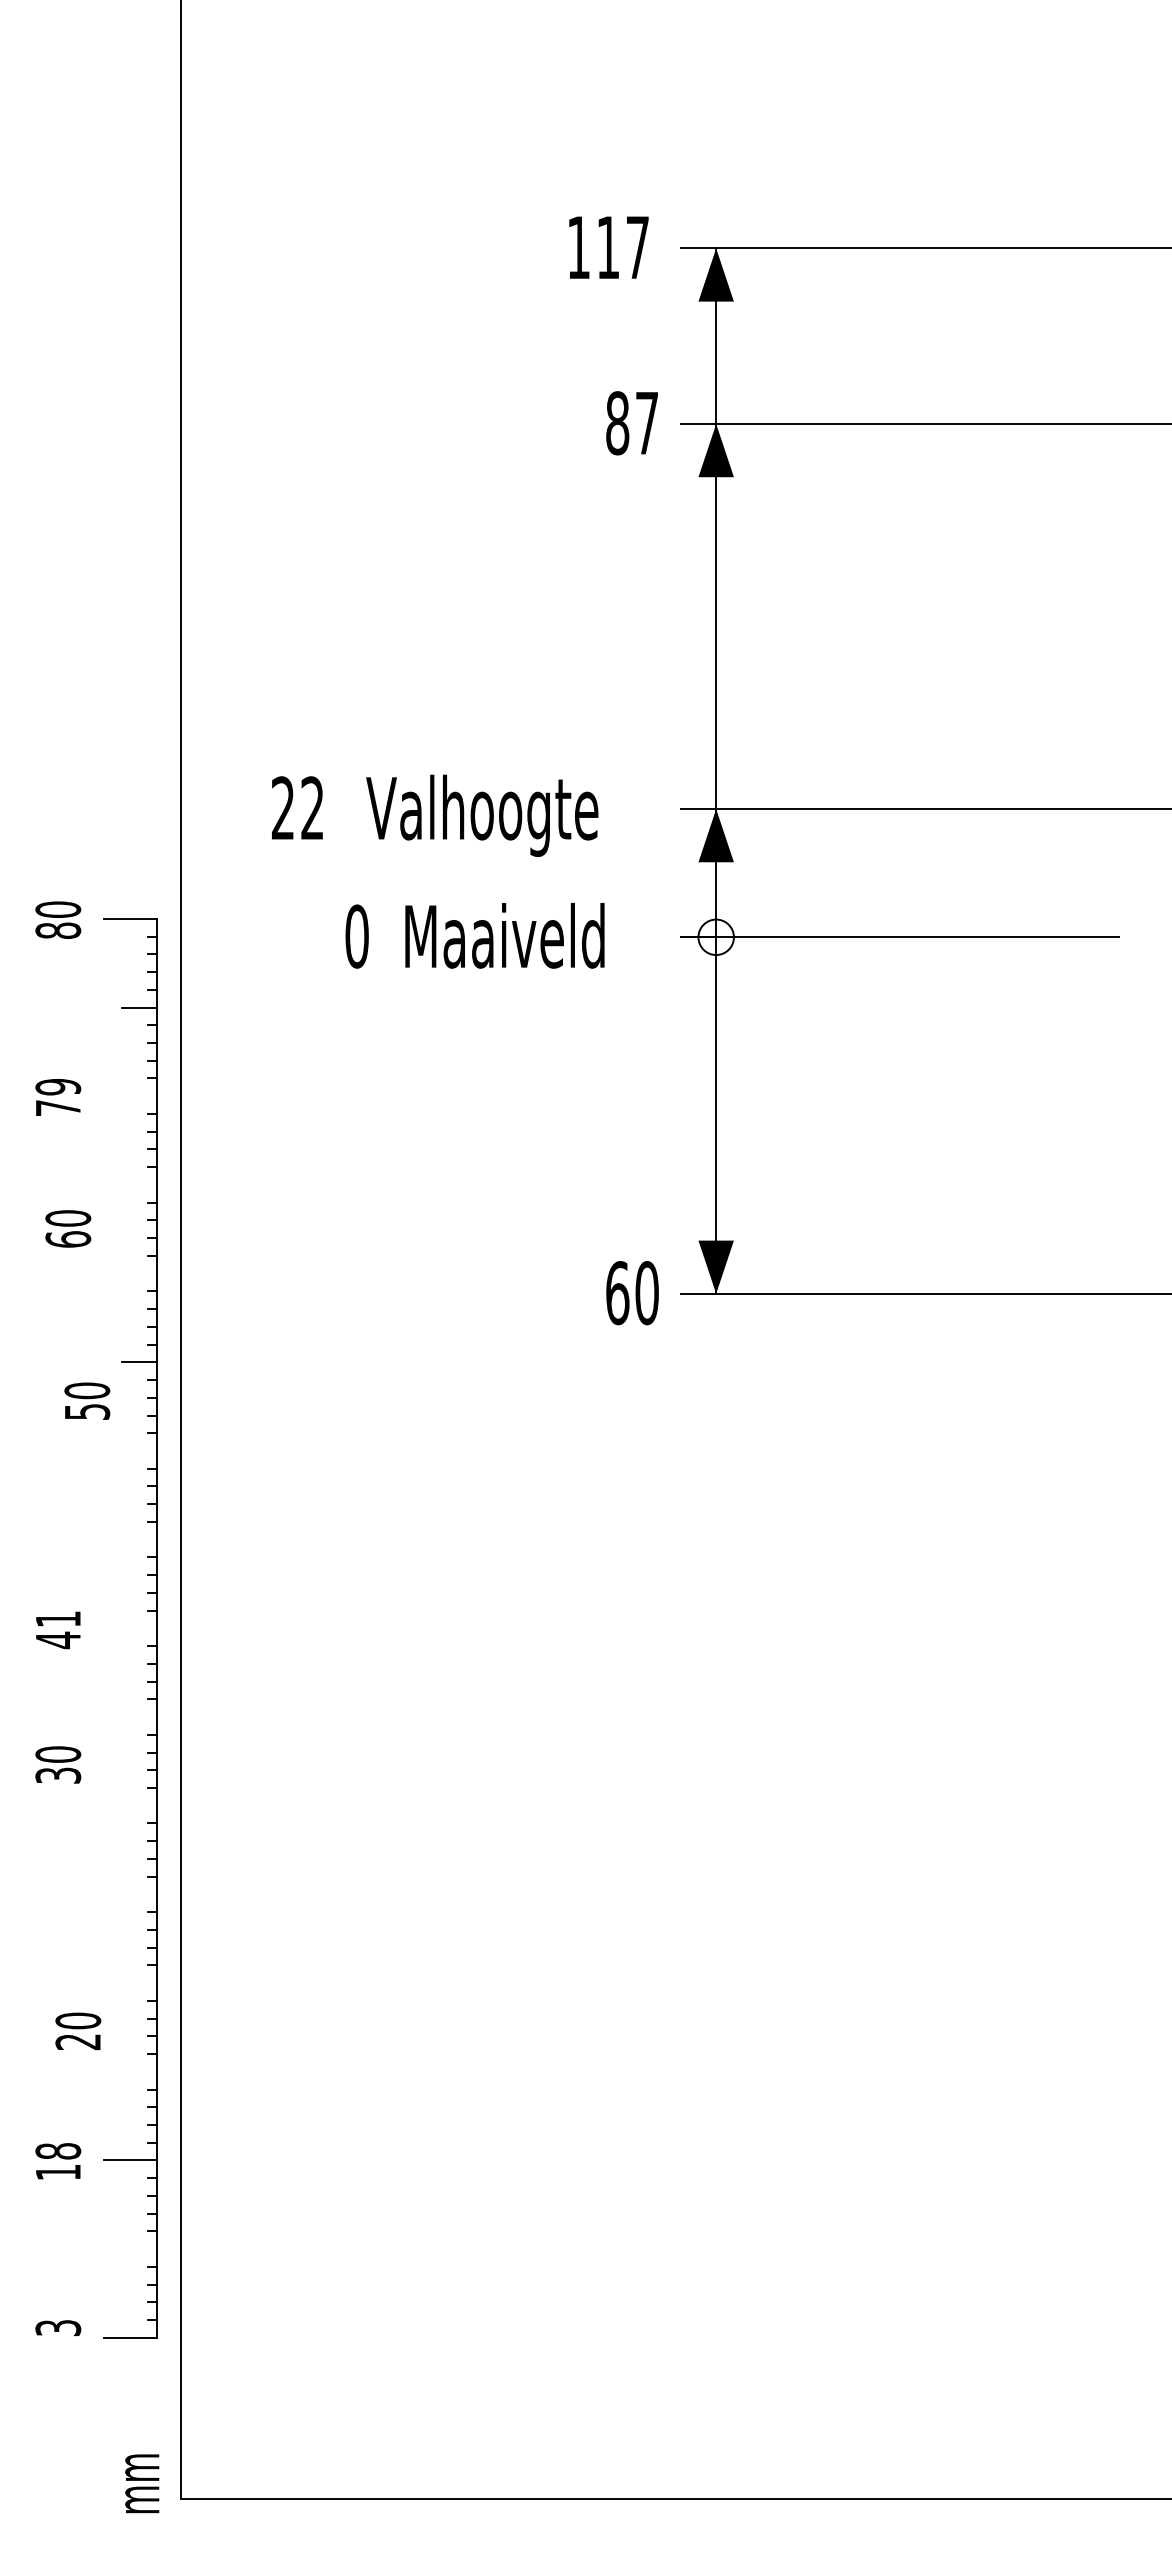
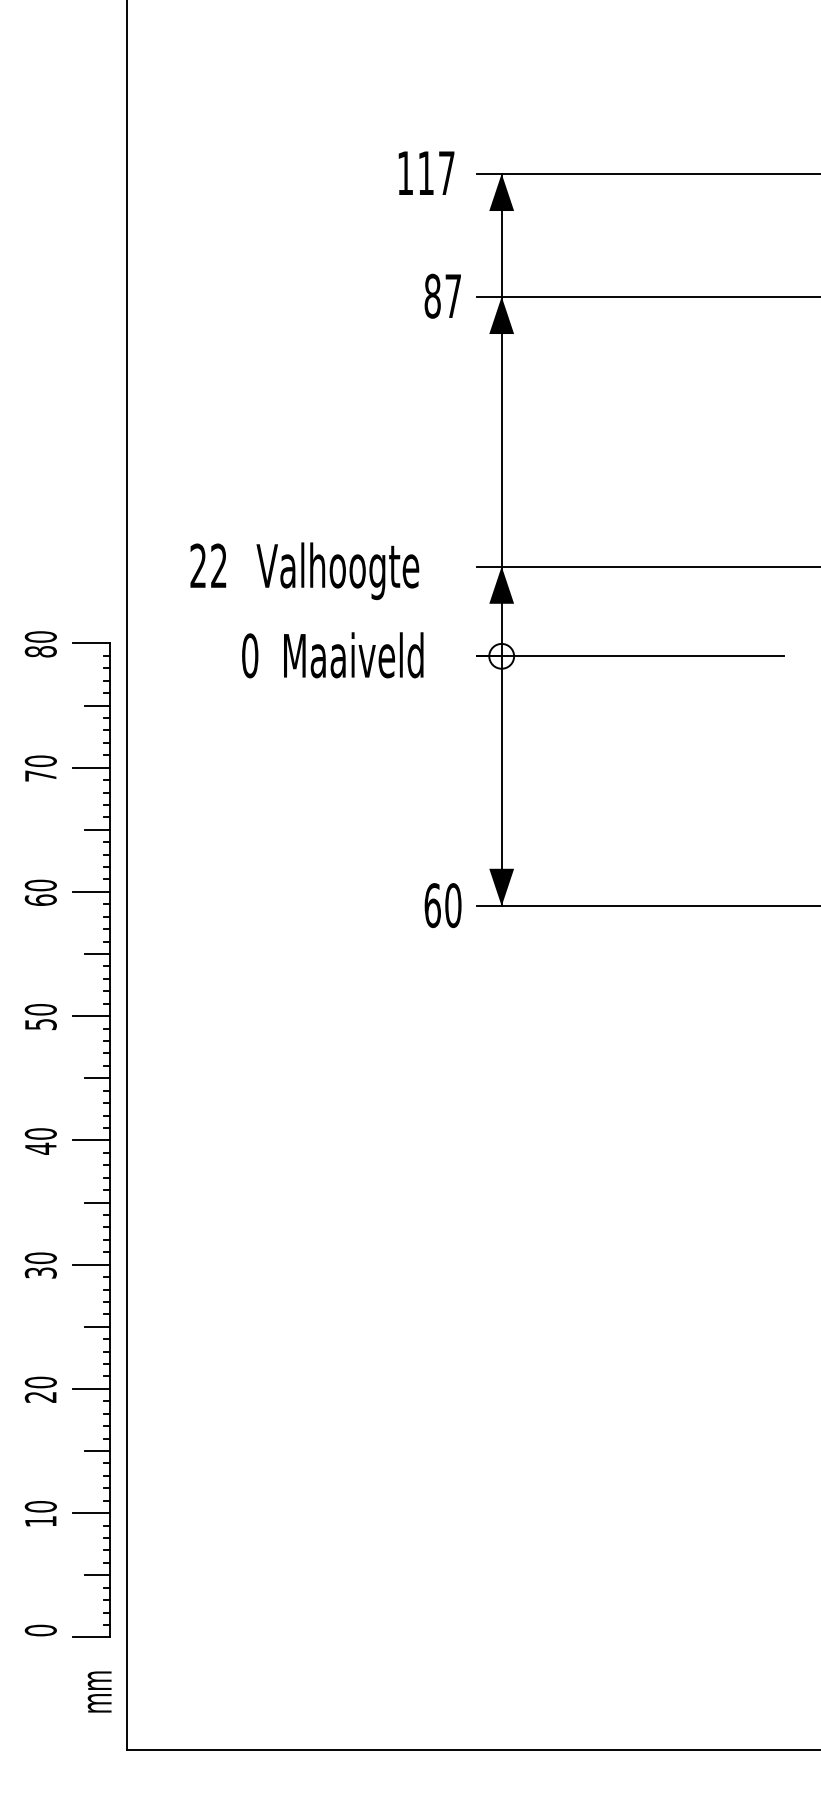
text: (58, 1086) -> (40, 760), 79 -> 70
line: (130, 1096) -> (91, 767), added
line: (139, 1184) -> (97, 829), added
text: (68, 1228) -> (40, 892), moved
line: (130, 1273) -> (91, 891), added
text: (87, 1400) -> (40, 1016), moved
line: (130, 1450) -> (91, 1015), added
line: (139, 1539) -> (97, 1078), added
text: (58, 1619) -> (40, 1134), 41 -> 40
line: (130, 1628) -> (91, 1140), added
line: (139, 1717) -> (97, 1202), added
text: (58, 1764) -> (40, 1265), moved
line: (130, 1805) -> (91, 1264), added
line: (139, 1894) -> (97, 1326), added
line: (130, 1983) -> (91, 1389), added
text: (78, 2031) -> (40, 1389), moved
line: (139, 2071) -> (97, 1450), added
text: (57, 2151) -> (40, 1506), 18 -> 10
line: (139, 2249) -> (97, 1575), added
text: (58, 2327) -> (40, 1630), 3 -> 0
text: (142, 2483) -> (99, 1691), moved

